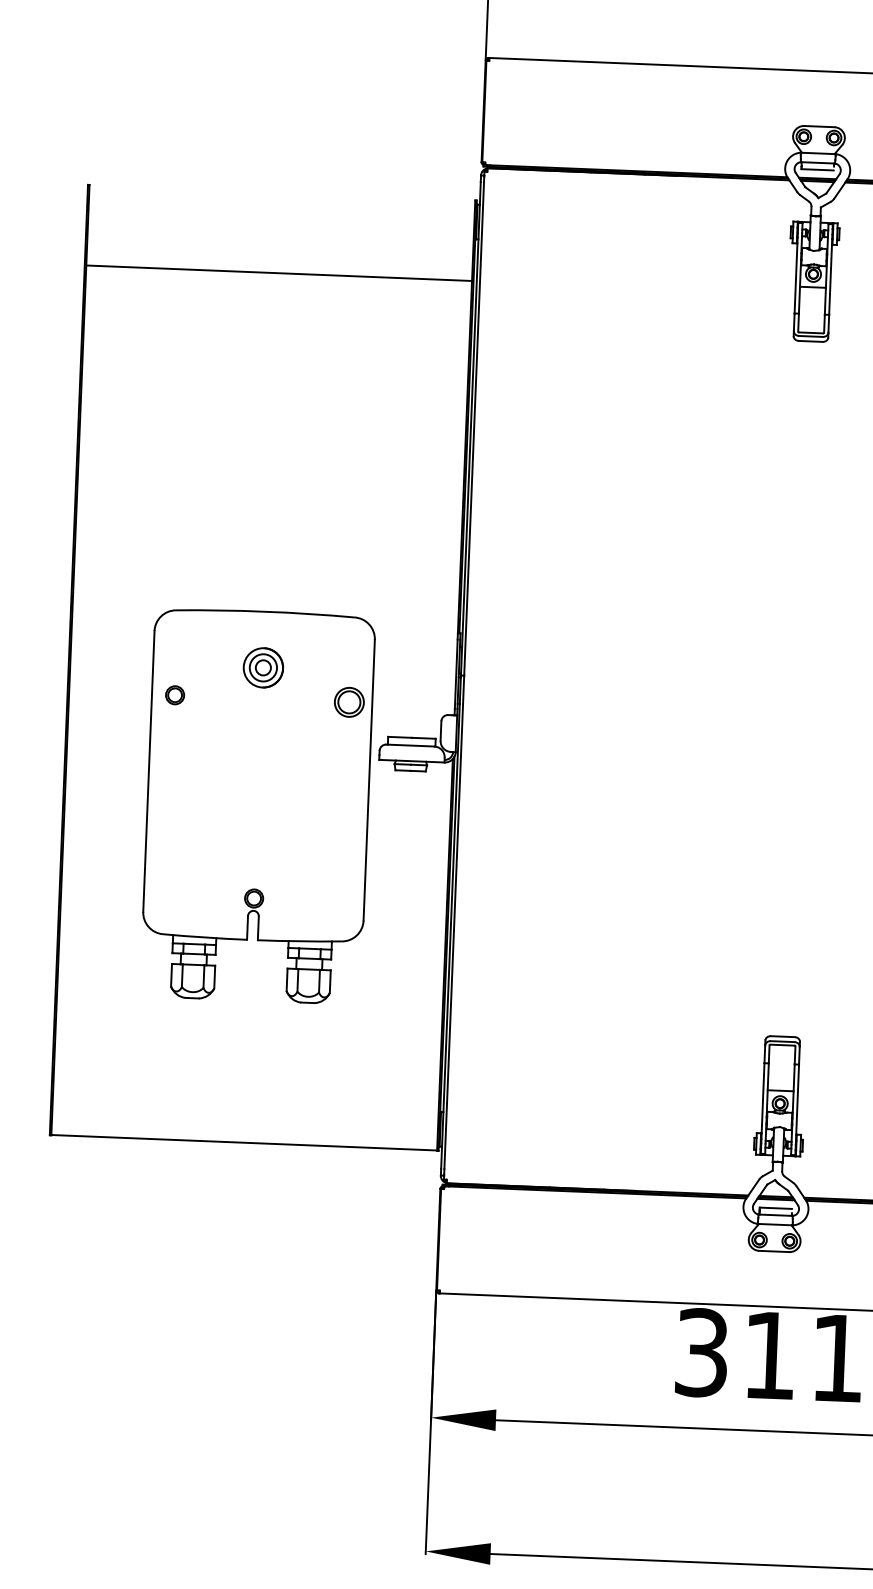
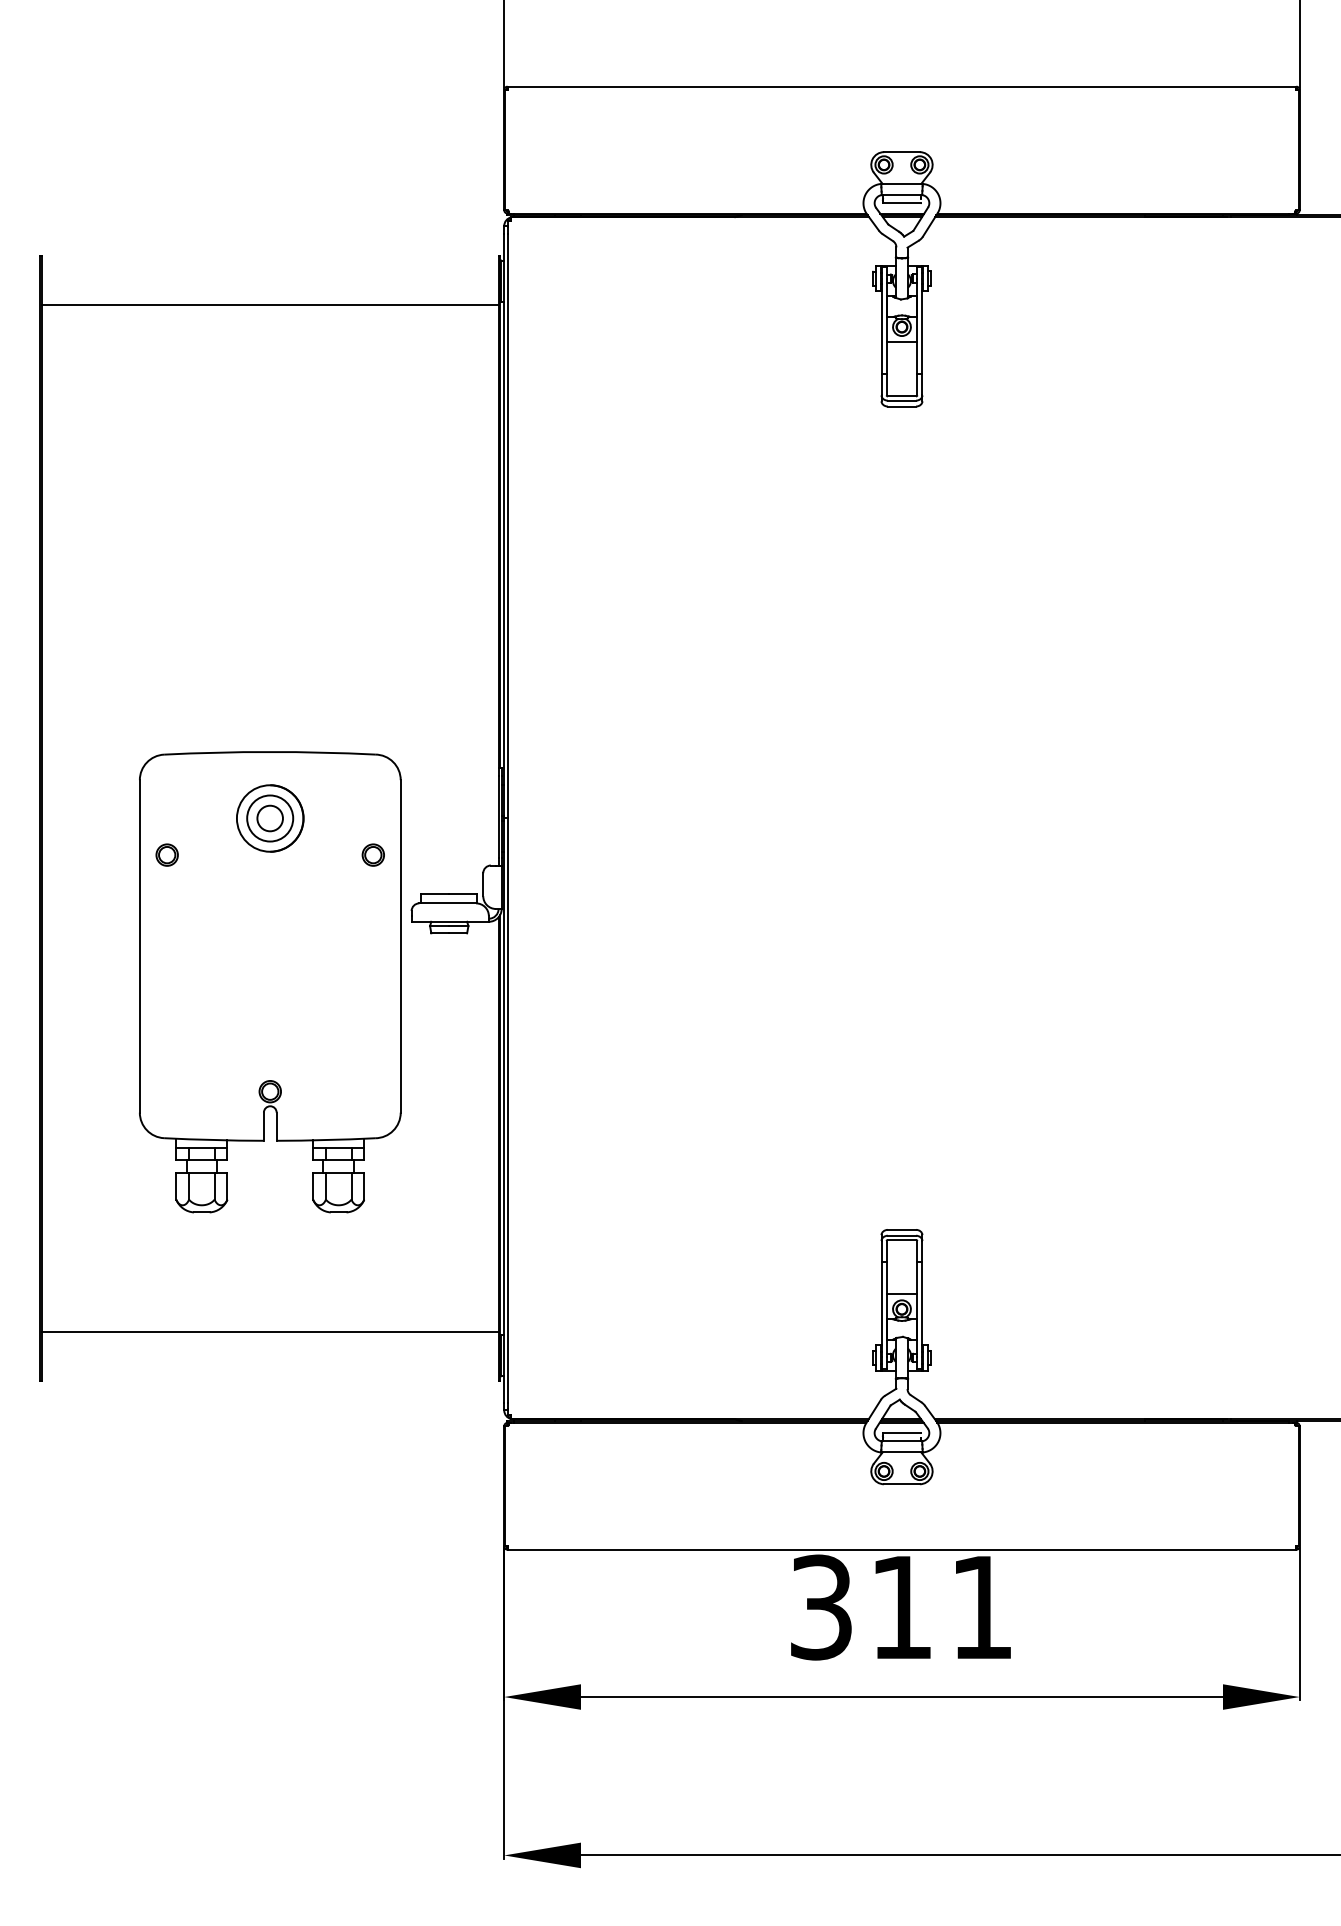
line: (278, 273) -> (269, 305), moved
part: (263, 667) -> (270, 818), size x1.43
part: (348, 701) -> (372, 854), size x0.62
line: (243, 1142) -> (269, 1331), moved

